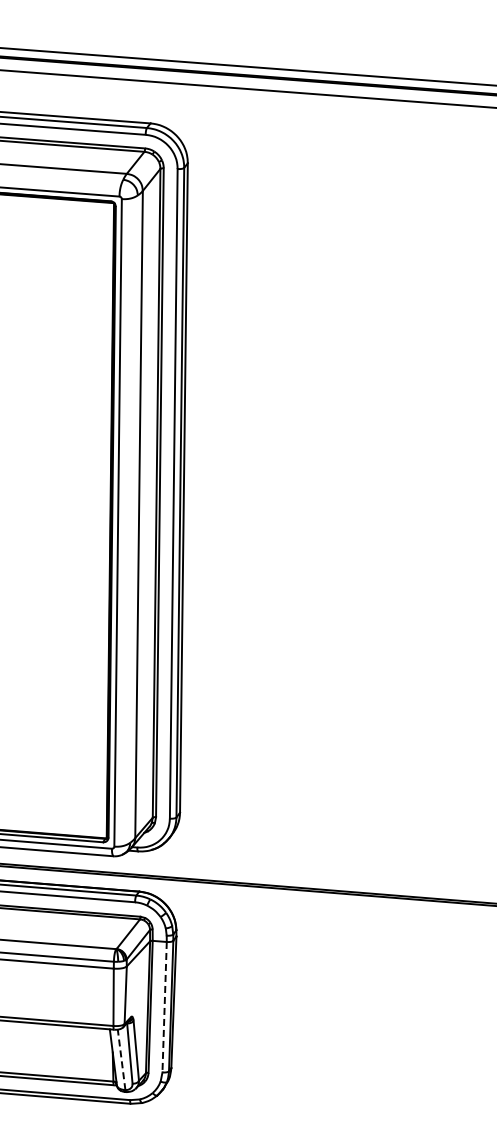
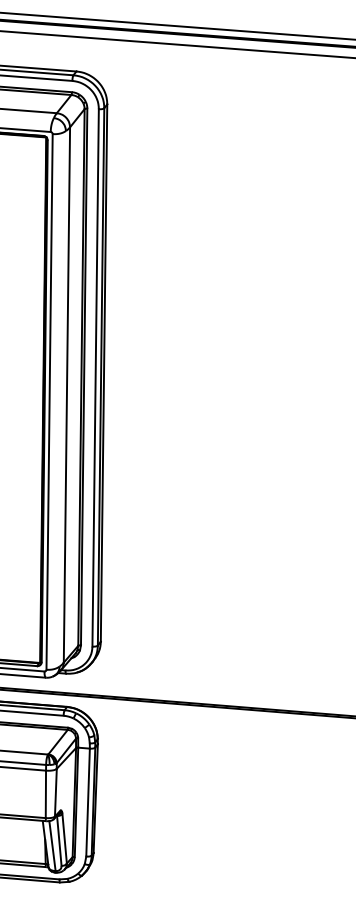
line: (164, 1007) -> (87, 802), dashed -> solid
line: (121, 1059) -> (52, 845), dashed -> solid

